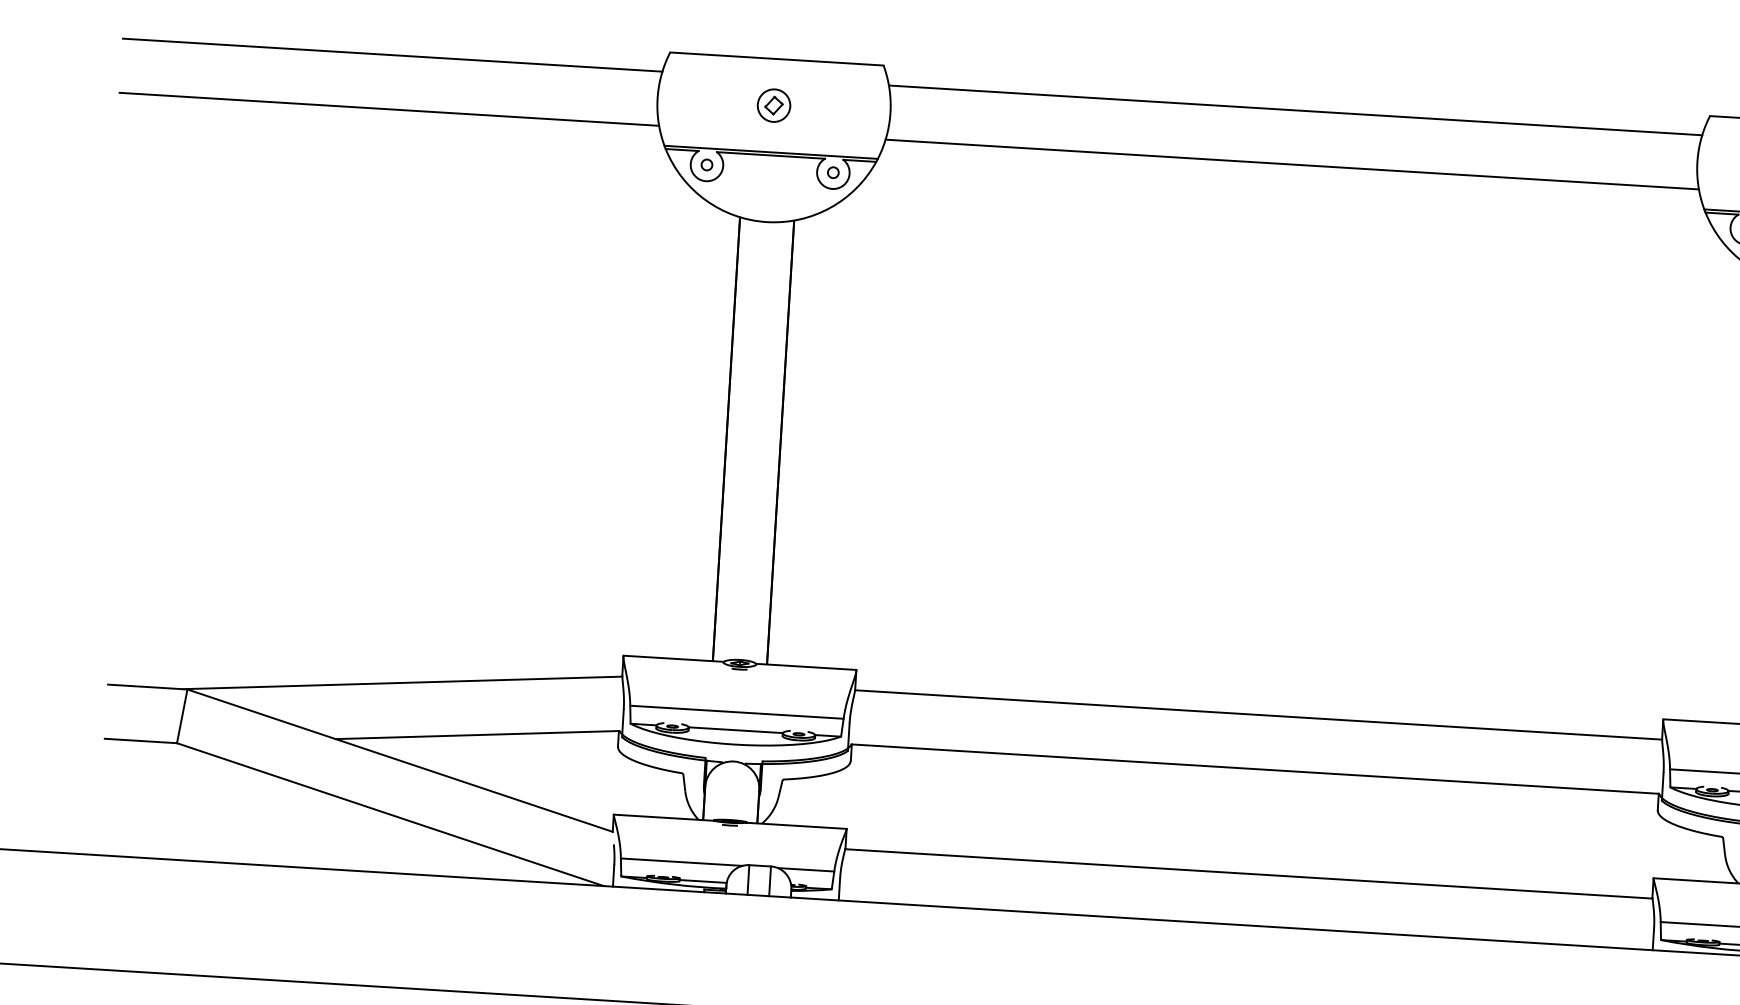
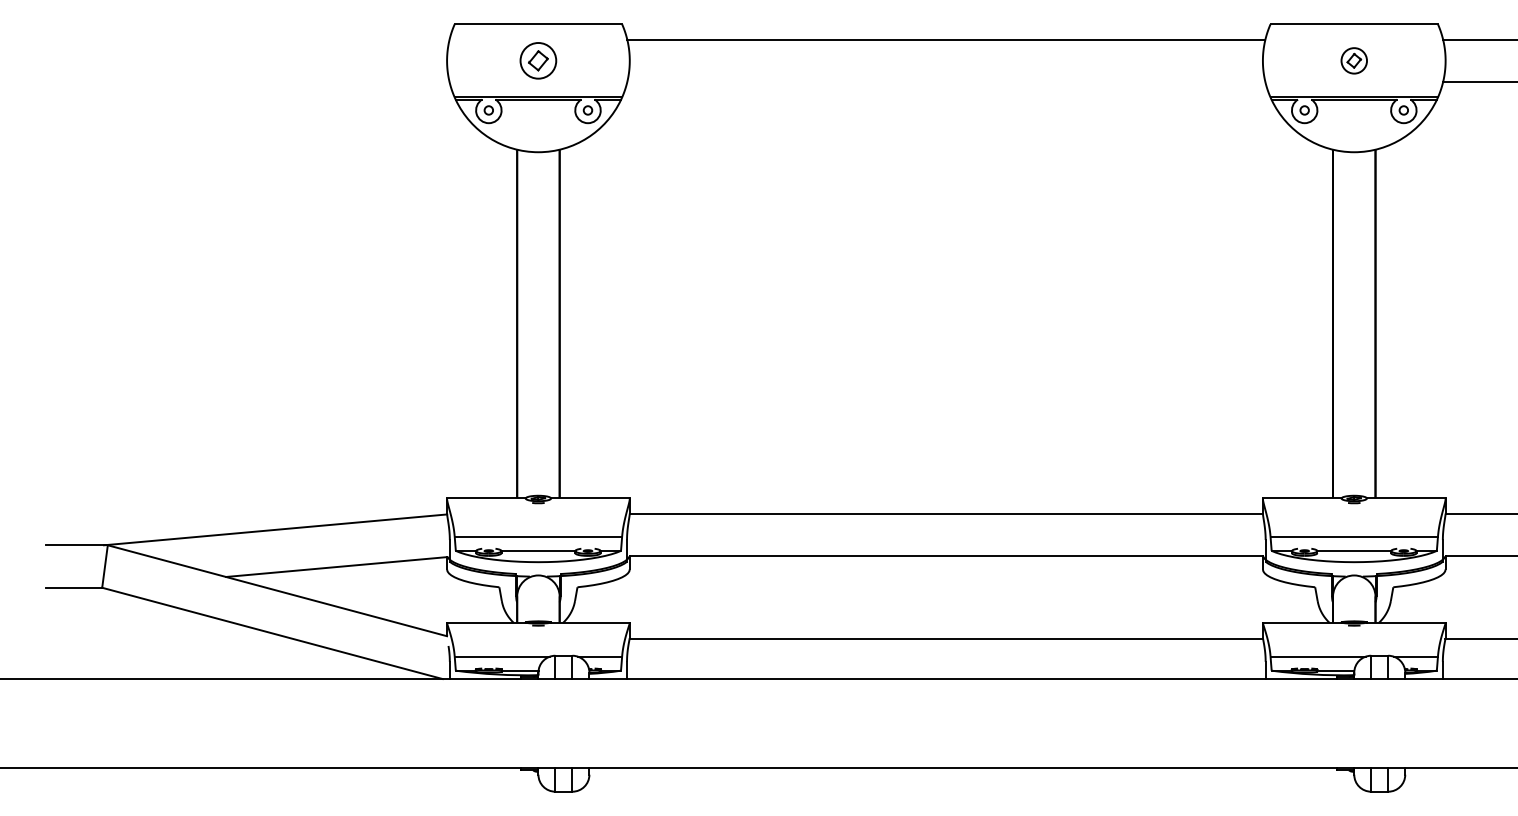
line: (392, 54) -> (237, 39), removed
part: (774, 105) -> (538, 60), size x1.4
line: (388, 109) -> (237, 82), removed
line: (1292, 165) -> (946, 82), removed

